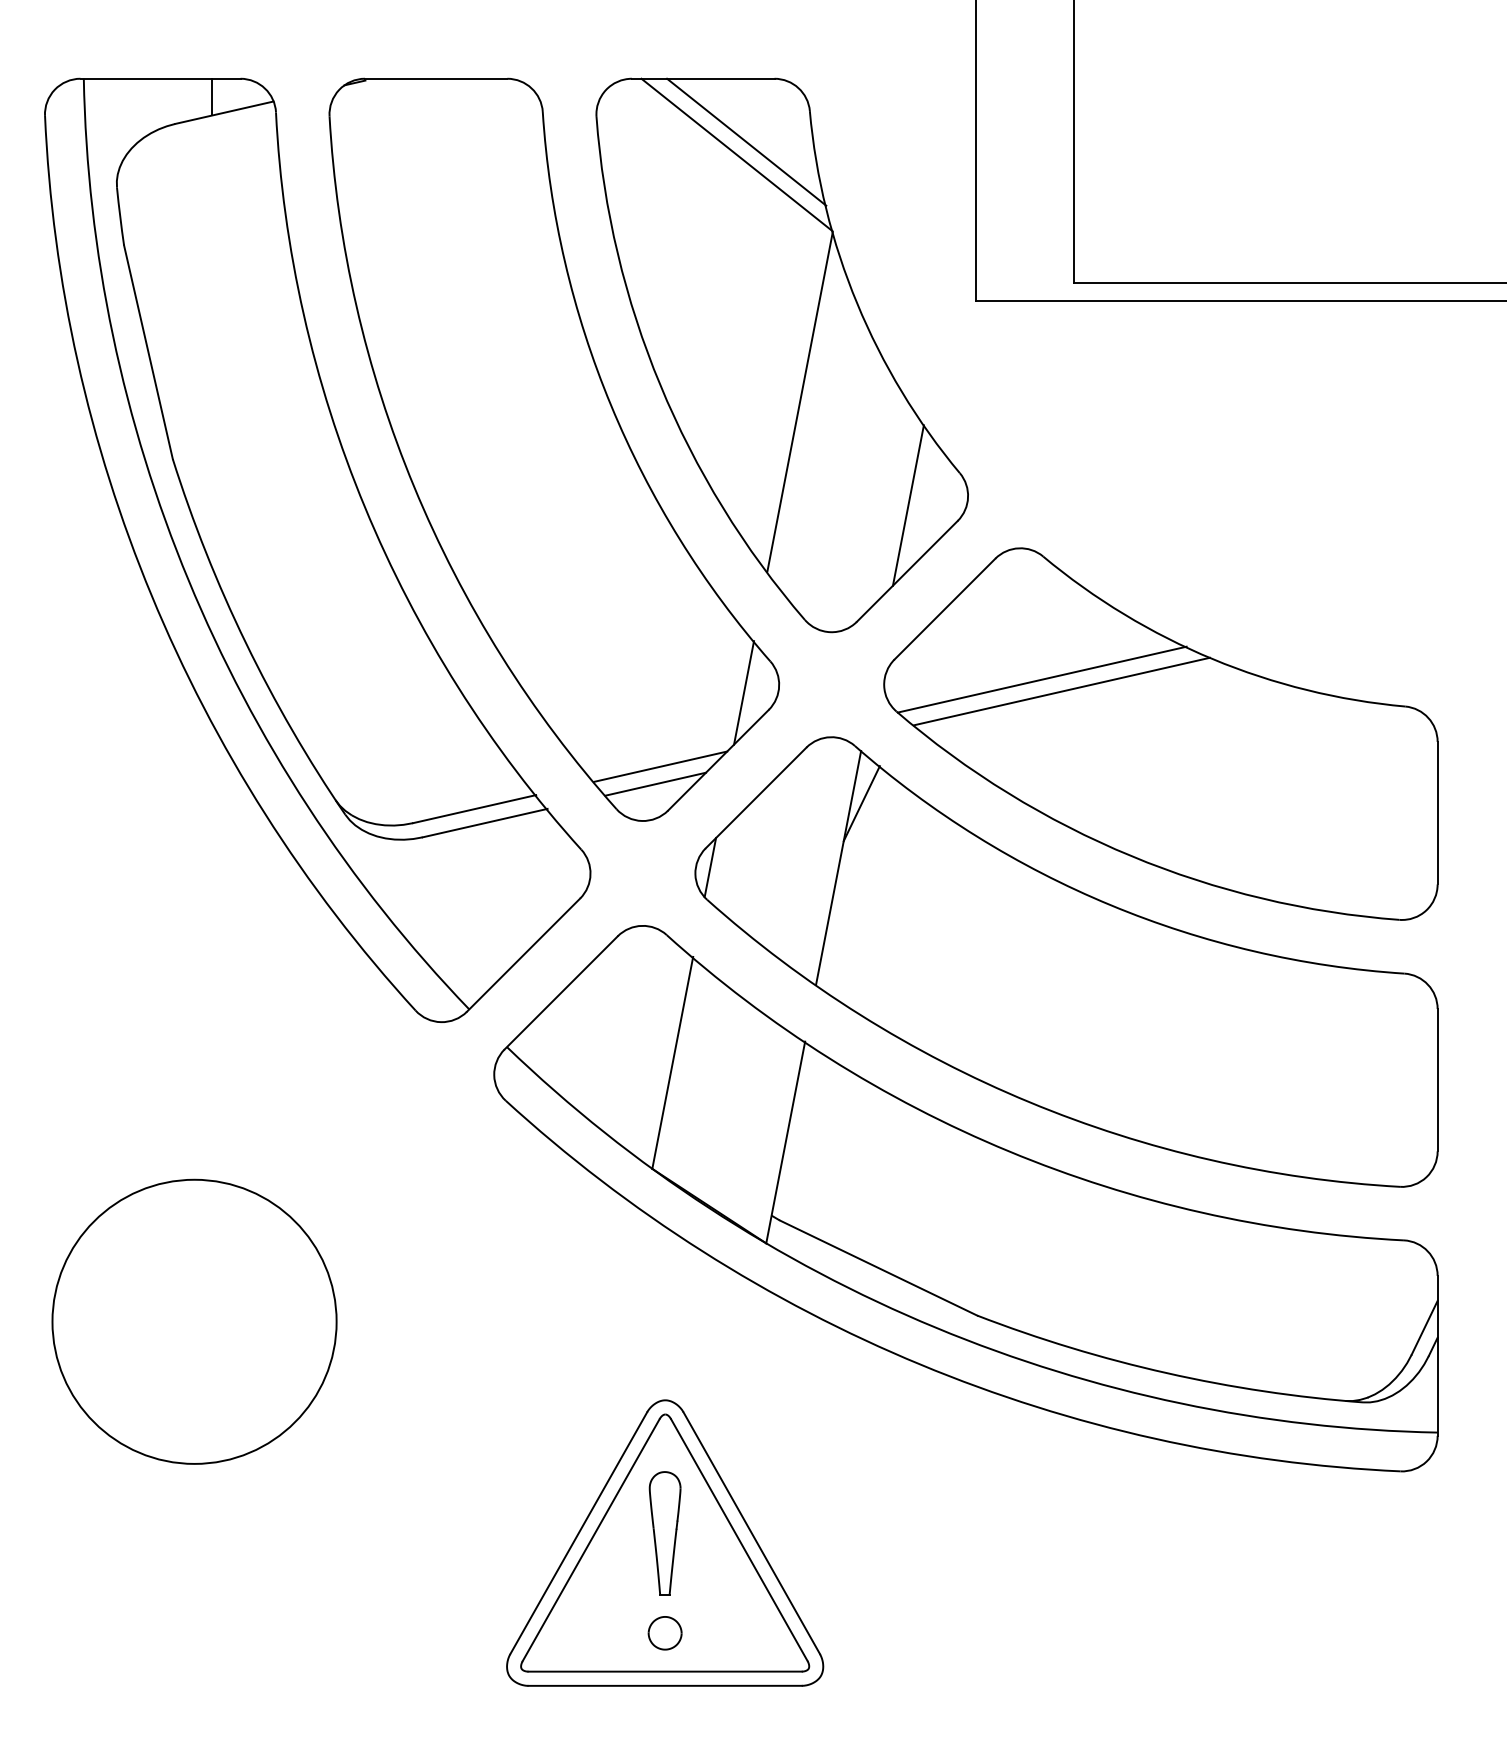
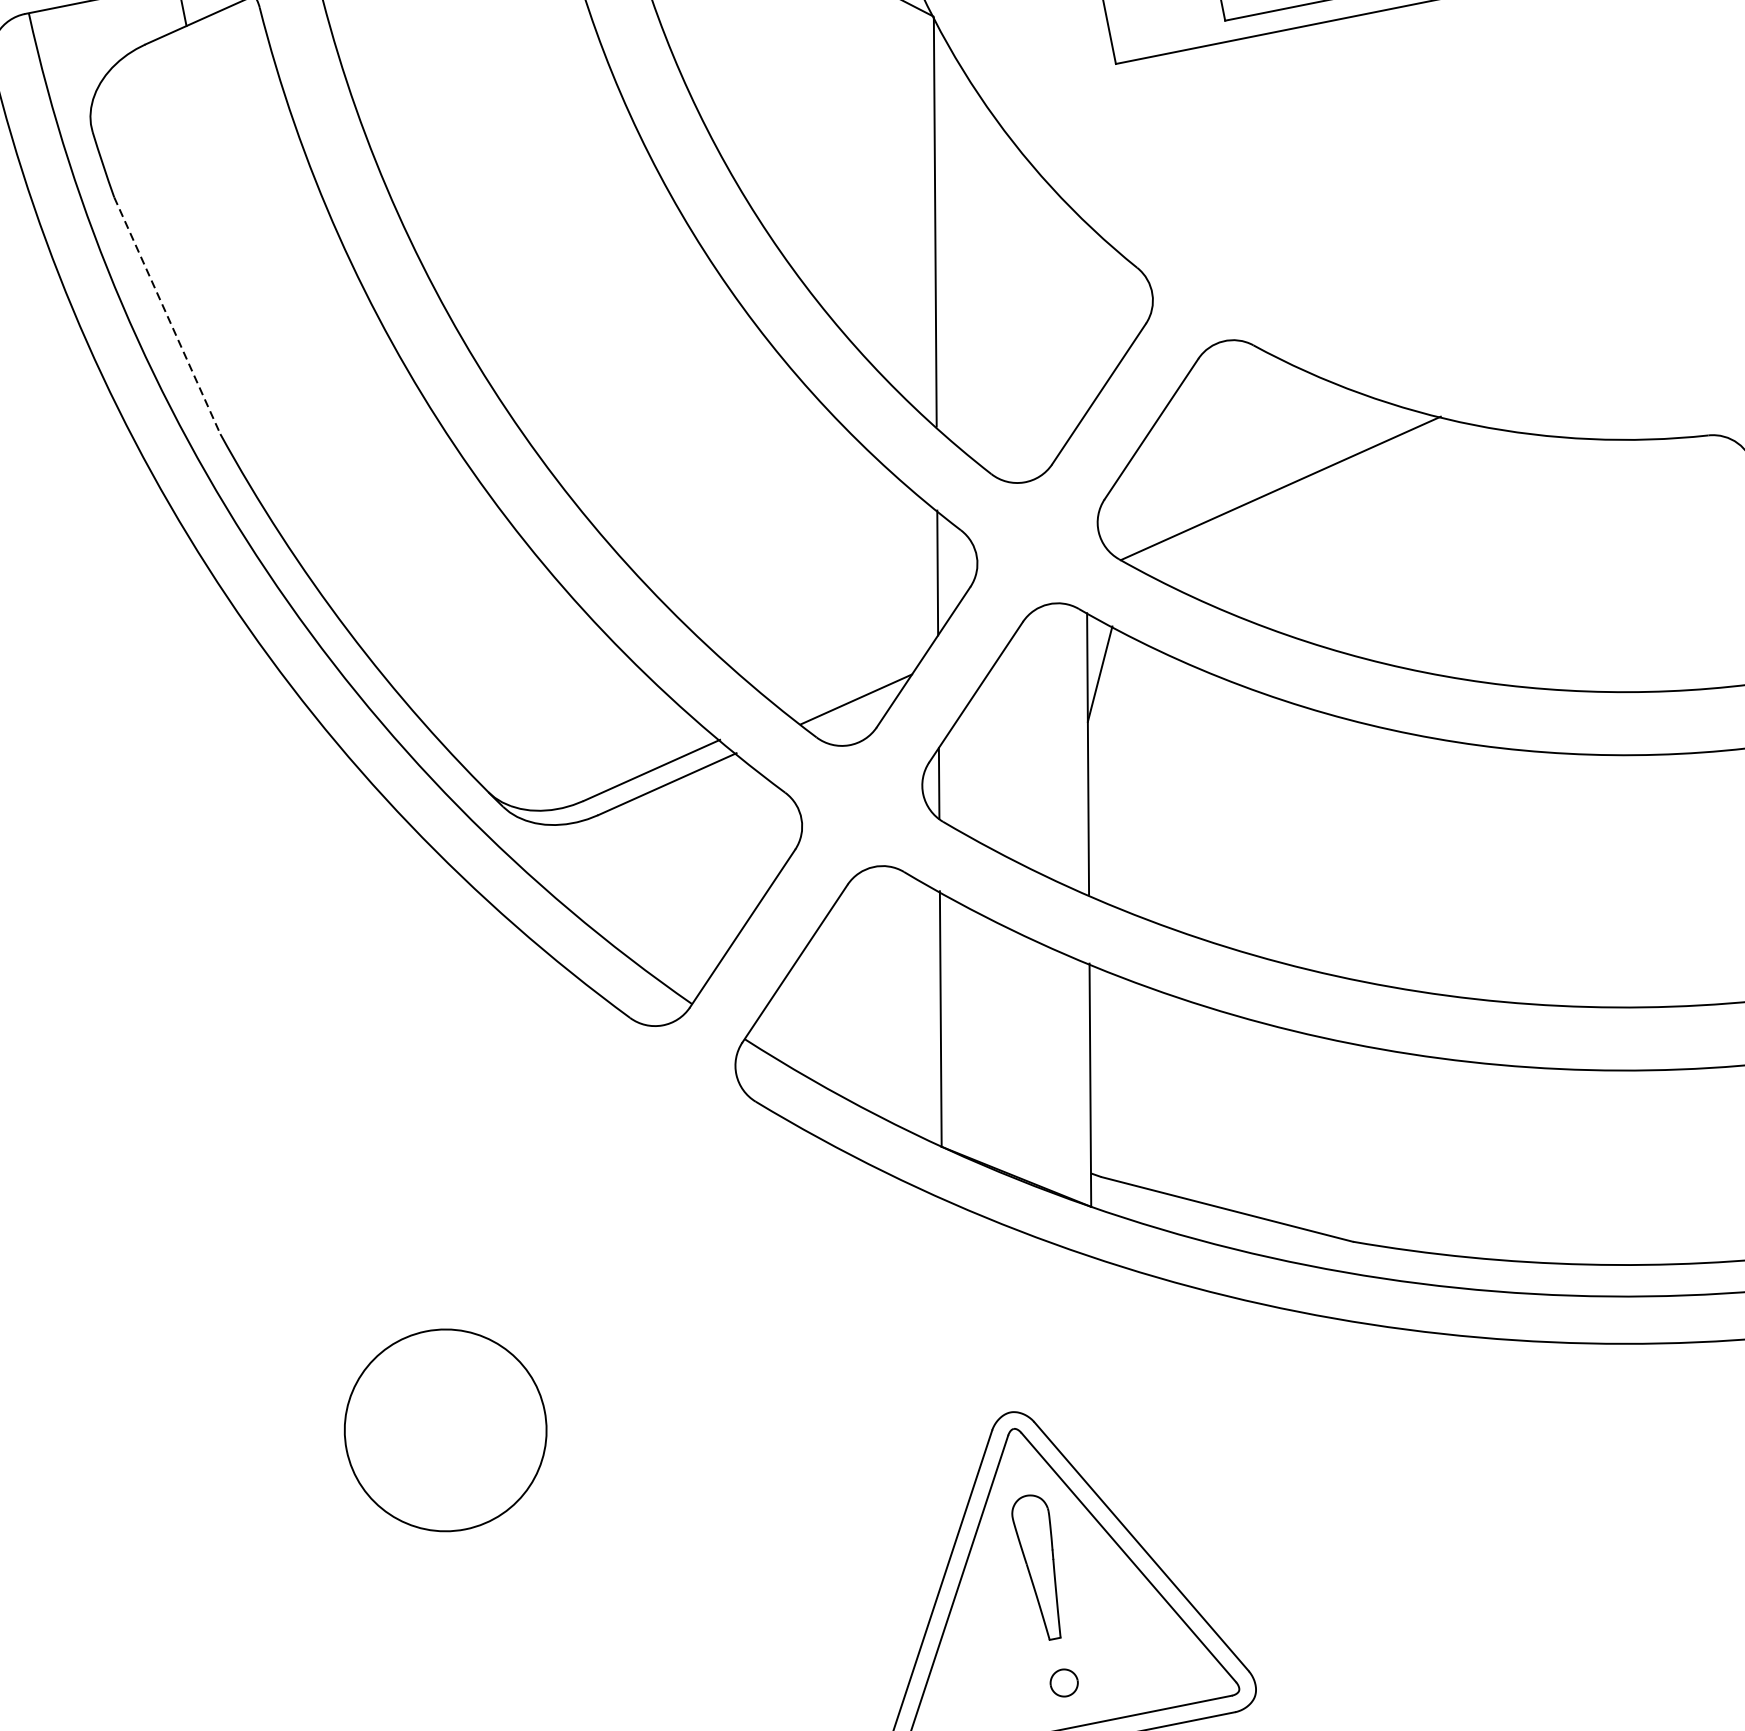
line: (148, 352) -> (167, 315), solid -> dashed
line: (907, 505) -> (1083, 317), removed
line: (1061, 691) -> (1305, 497), removed
line: (660, 766) -> (857, 677), removed
circle: (194, 1321) -> (445, 1430), size x0.6
part: (664, 1633) -> (1063, 1683), size x0.7

